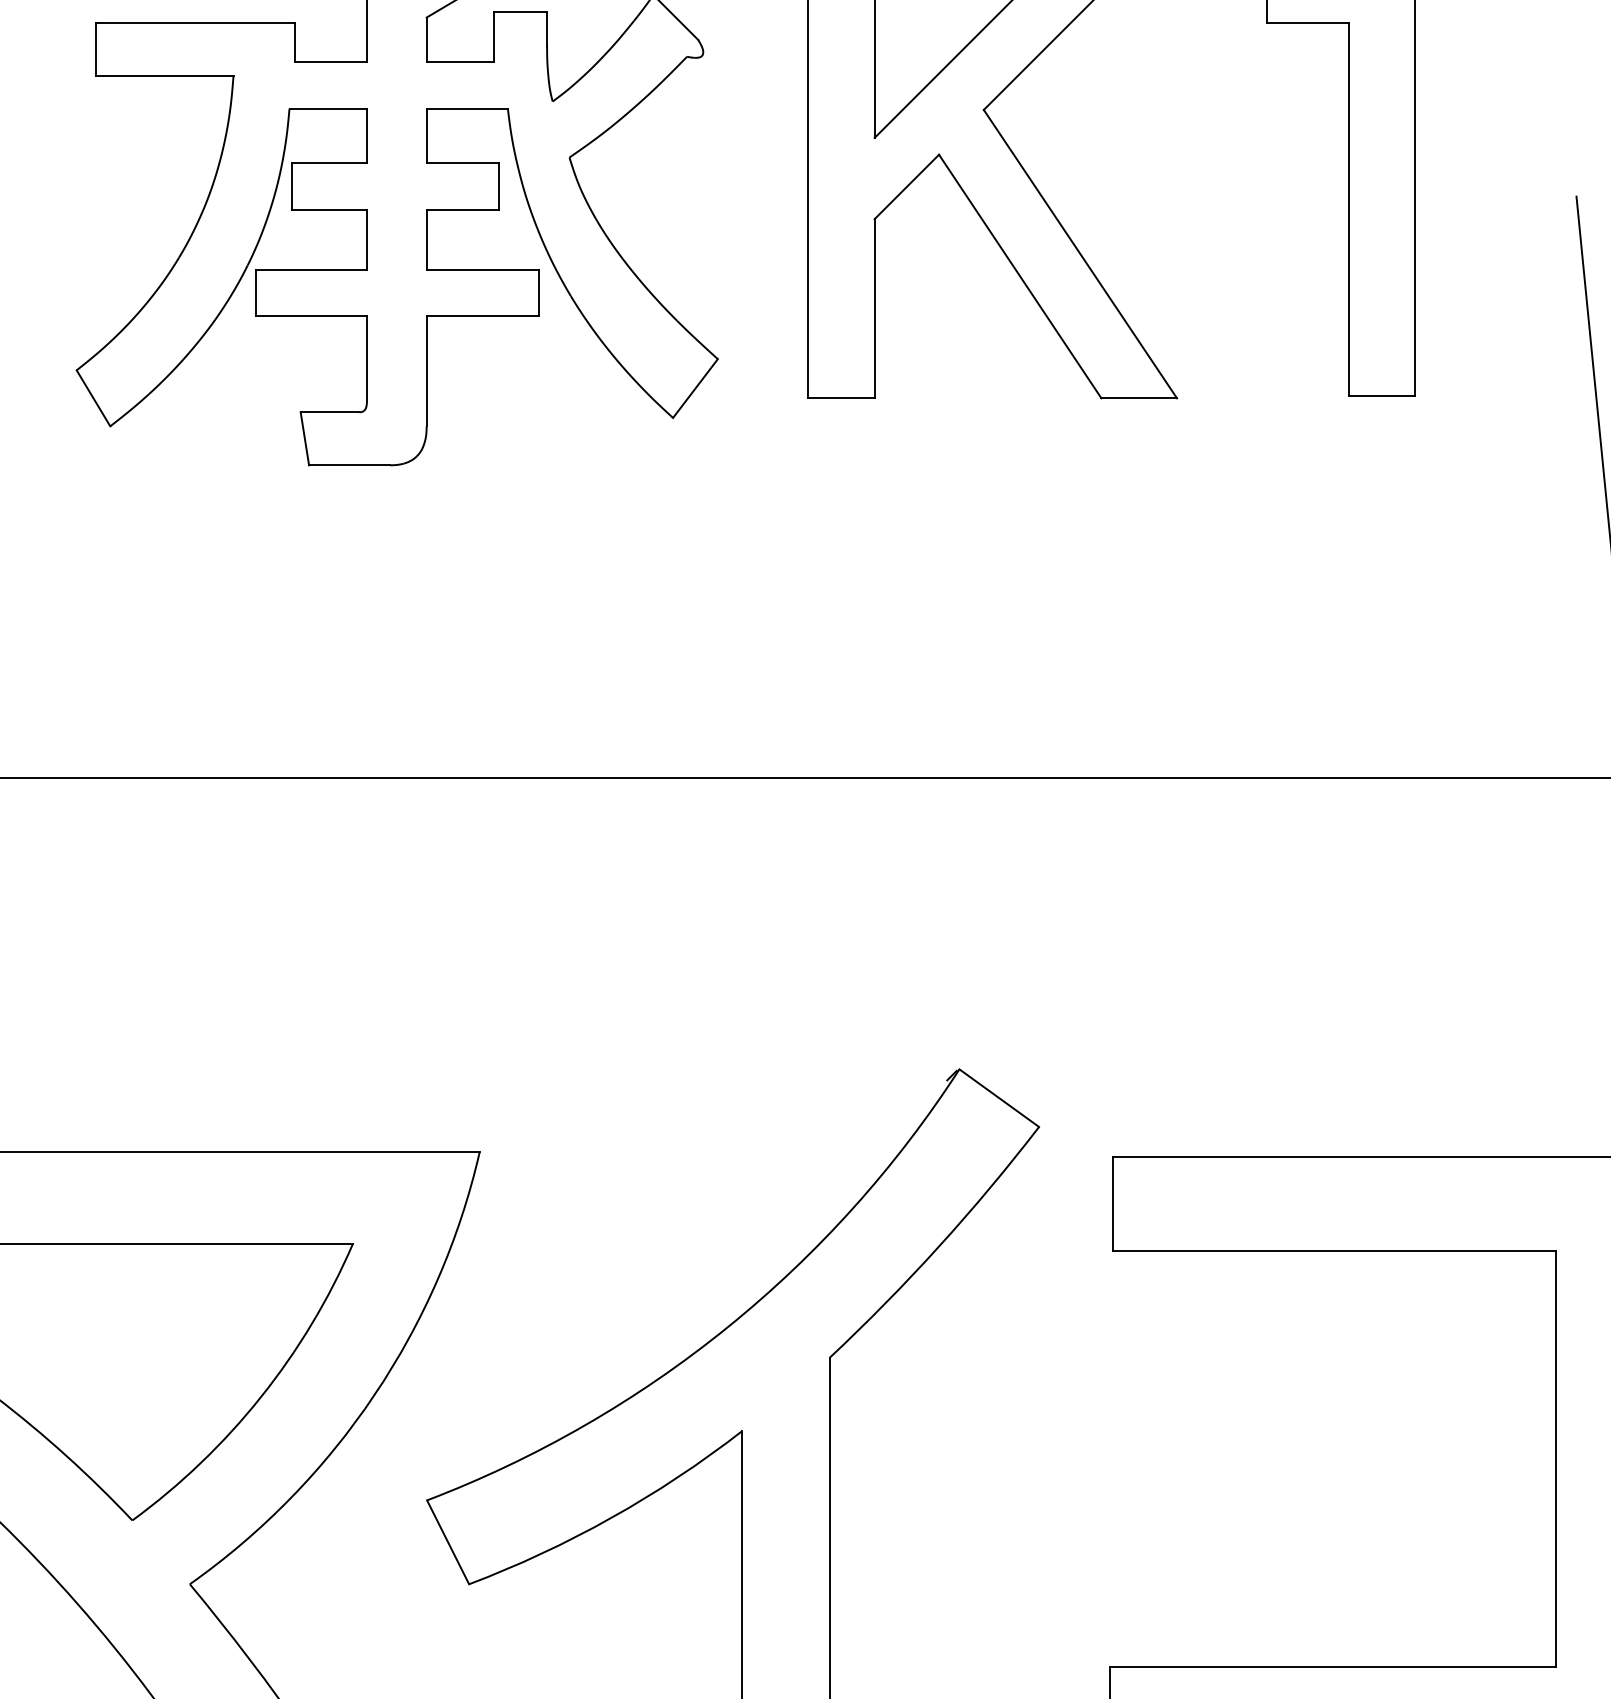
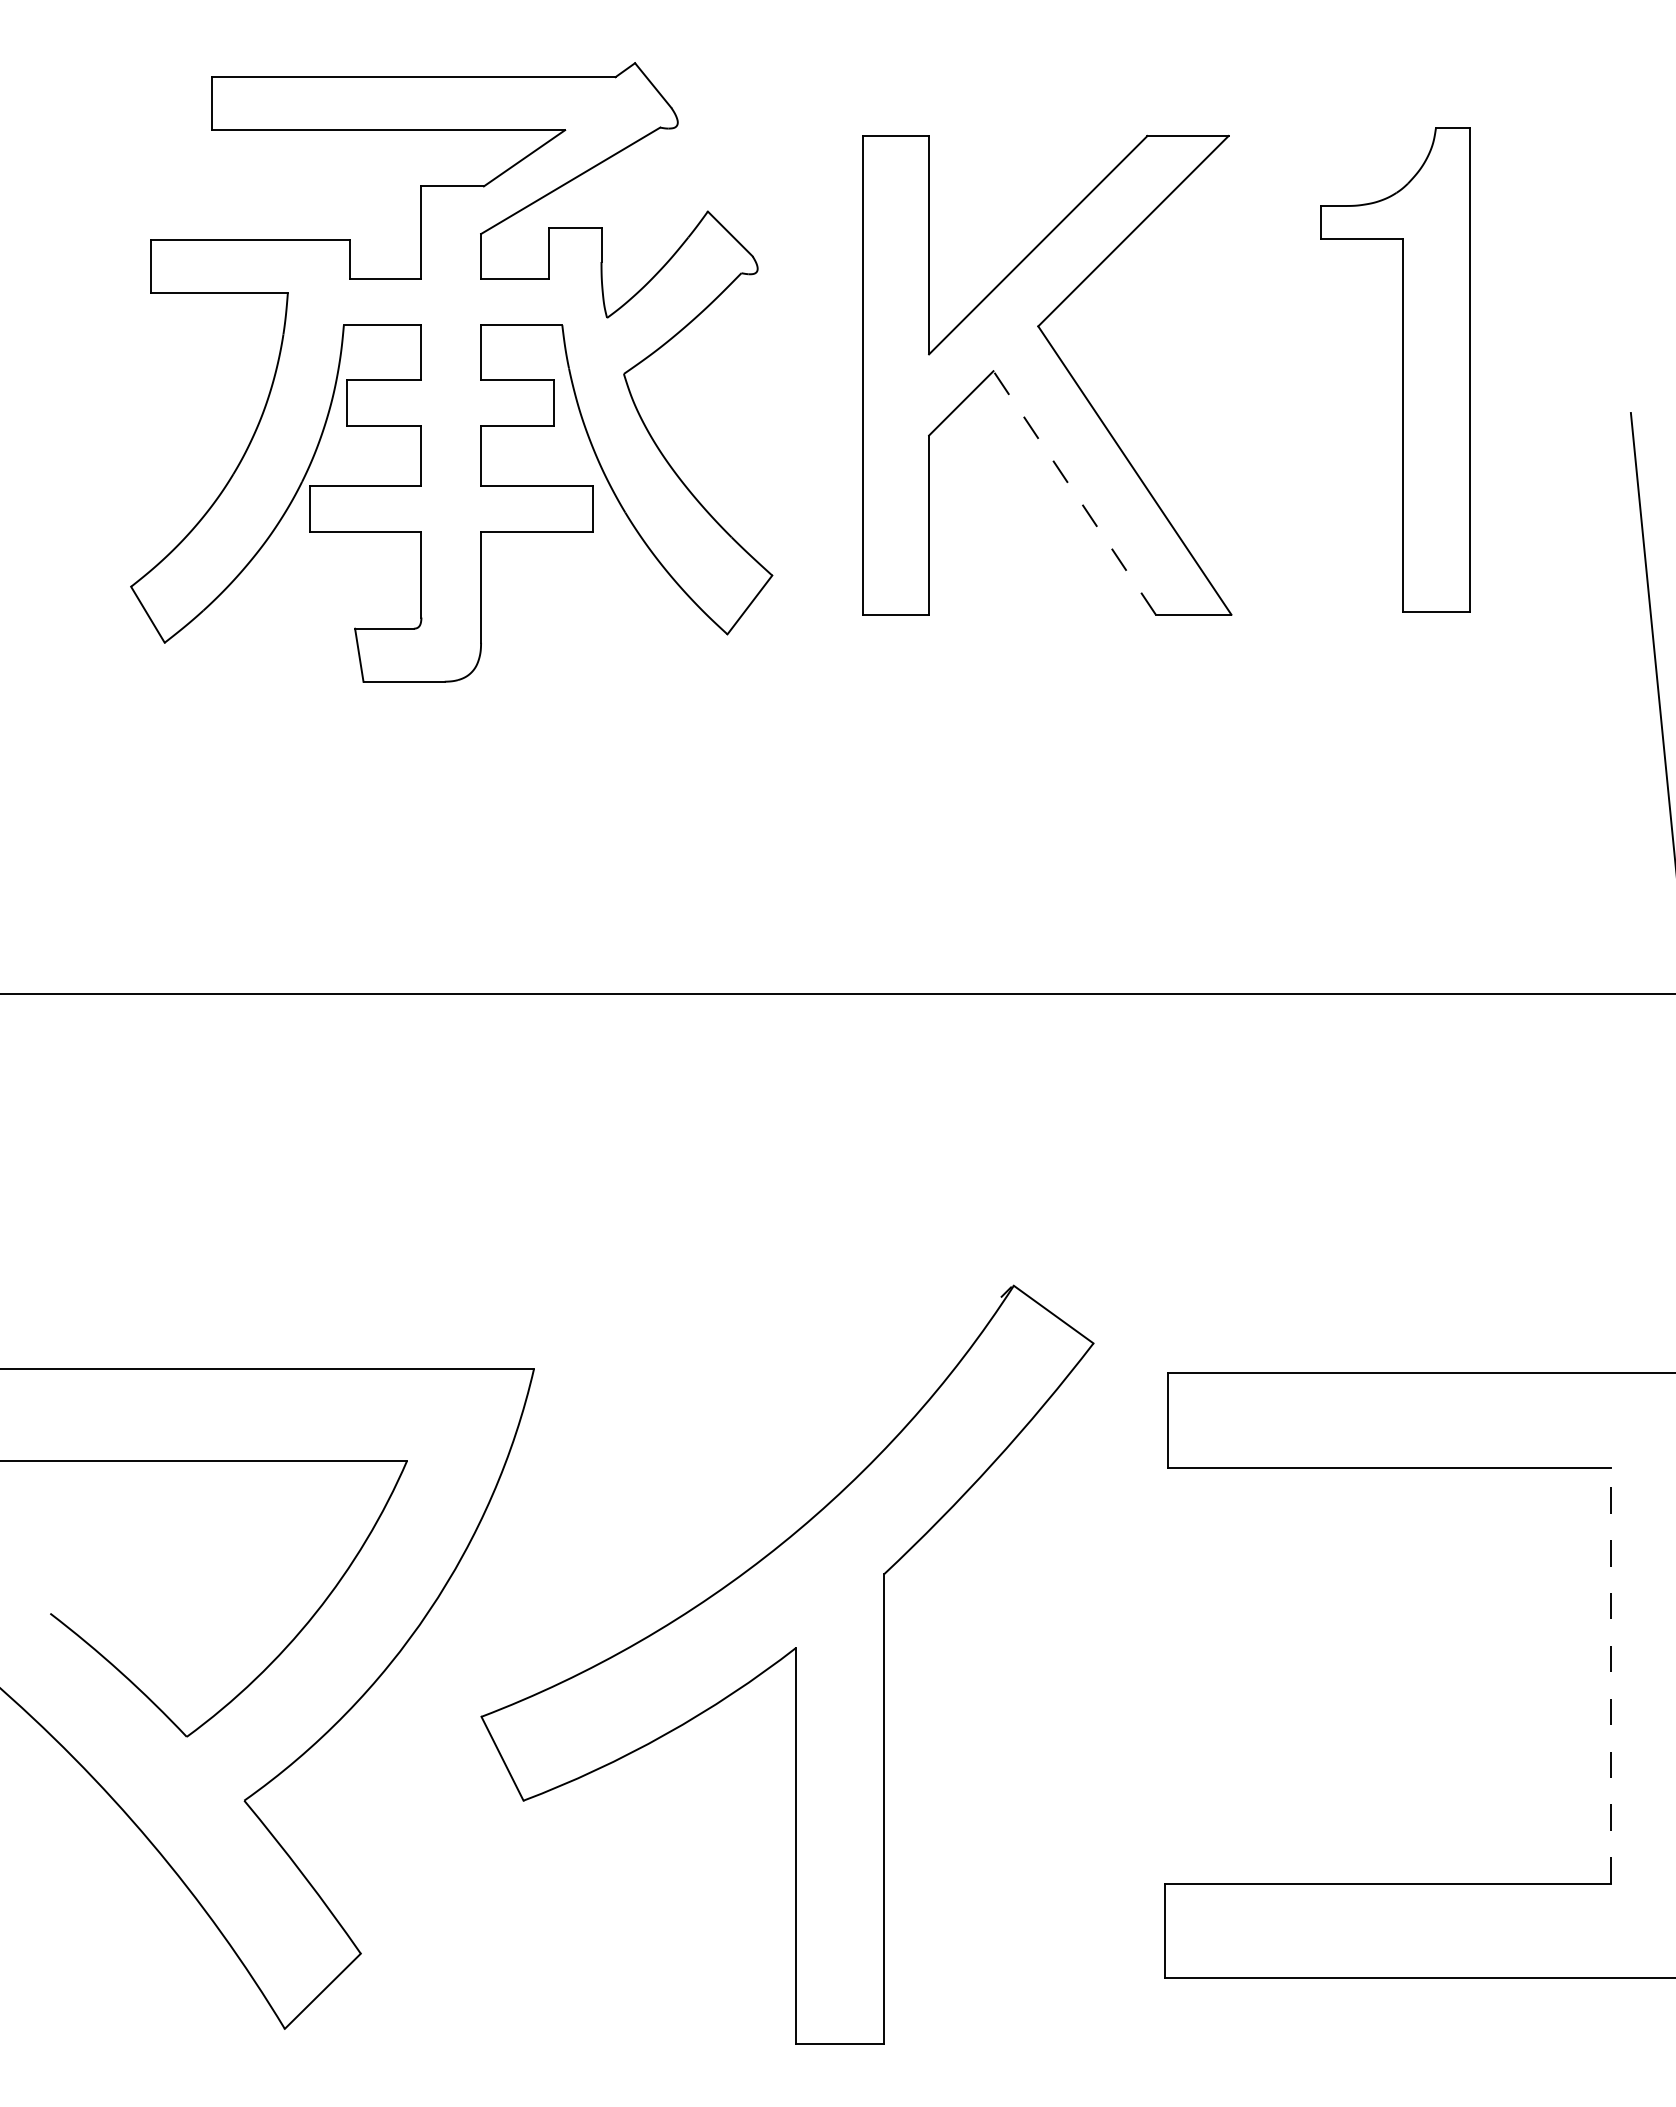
line: (1020, 276) -> (1074, 492), solid -> dashed
line: (1556, 1459) -> (1610, 1675), solid -> dashed

